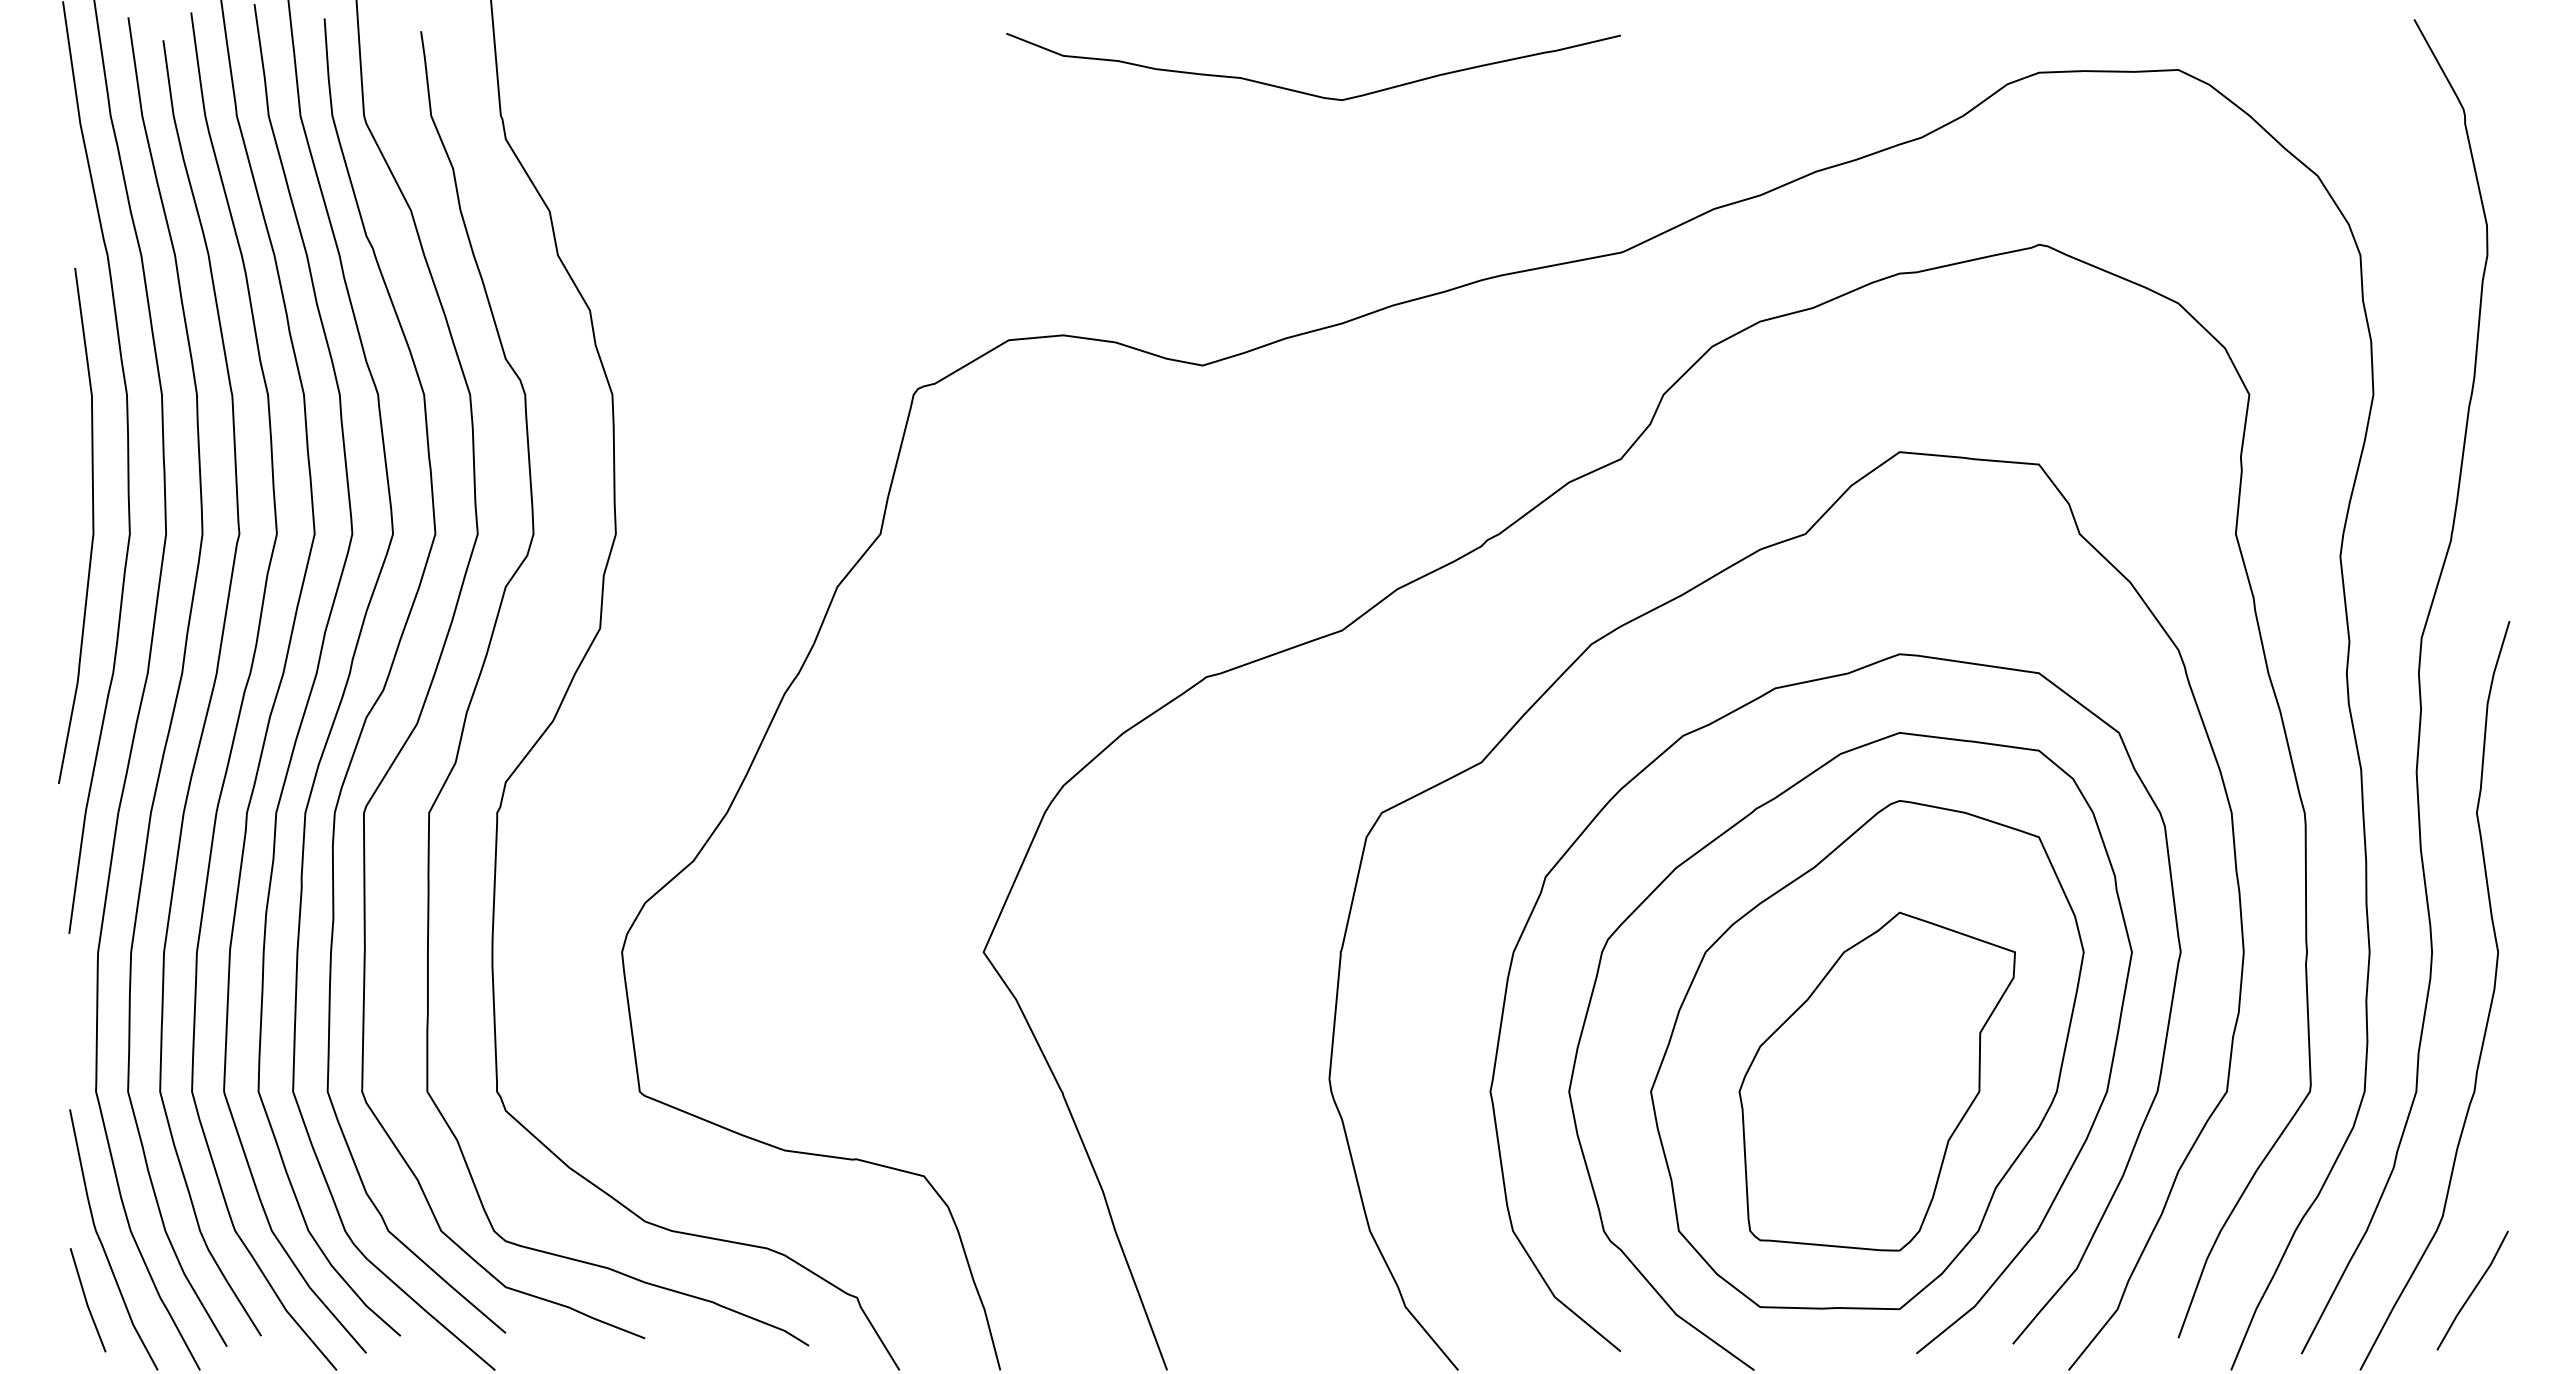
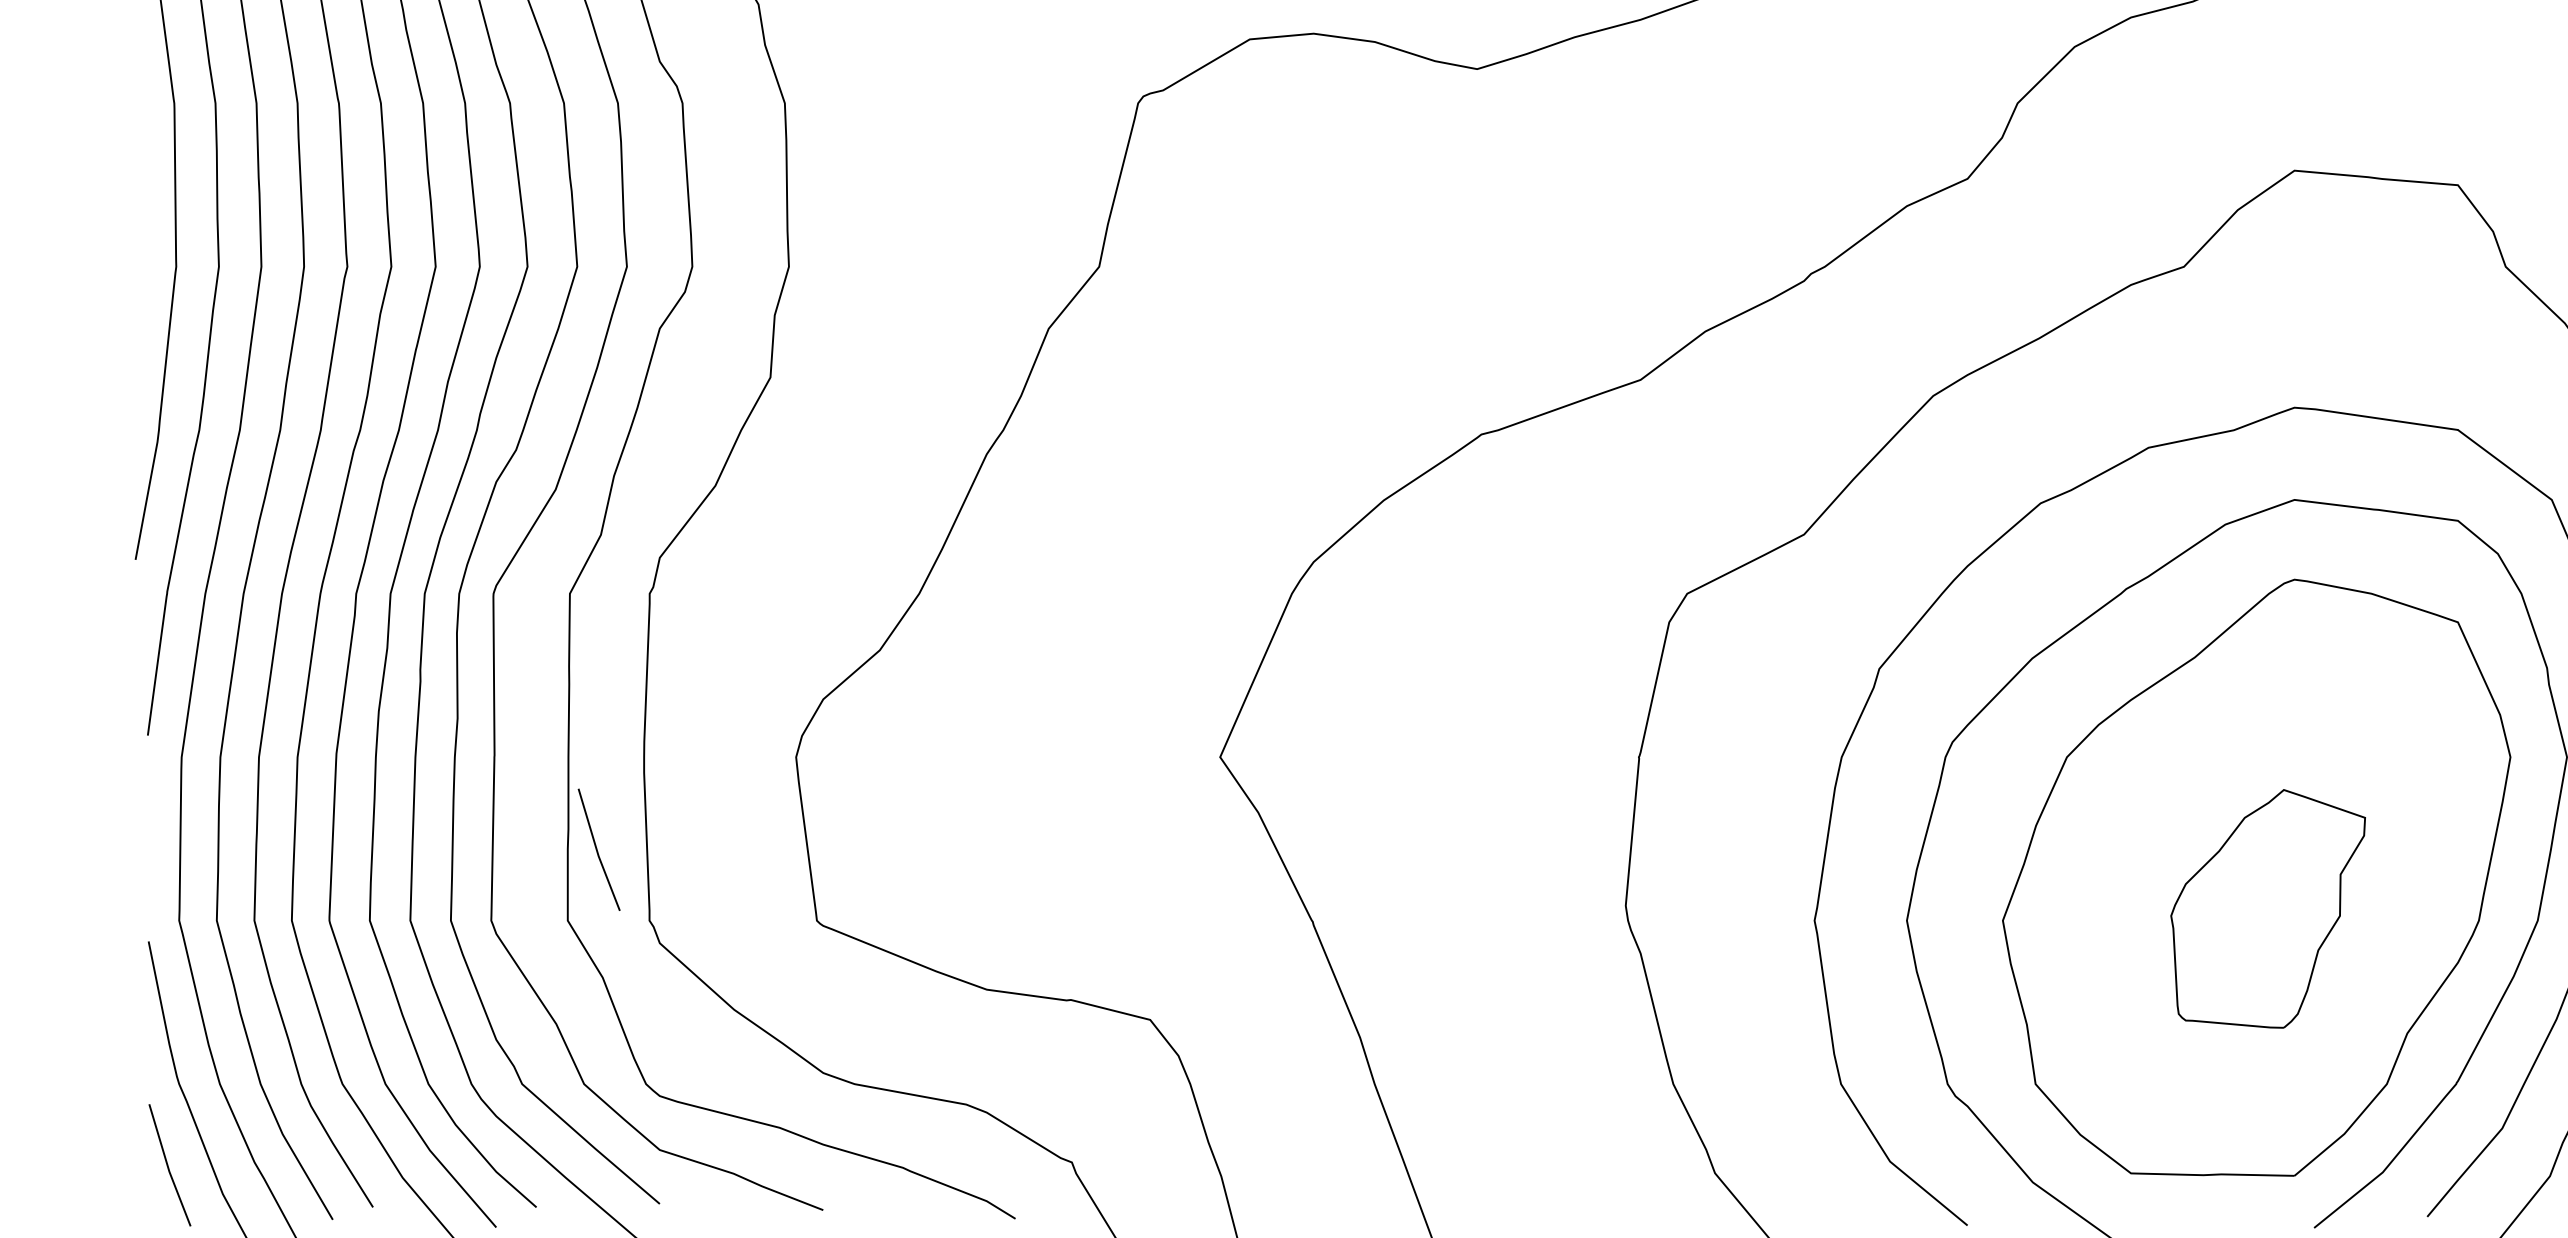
line: (452, 1031) -> (597, 850), added
part: (1876, 1081) -> (2267, 908), size x0.6

